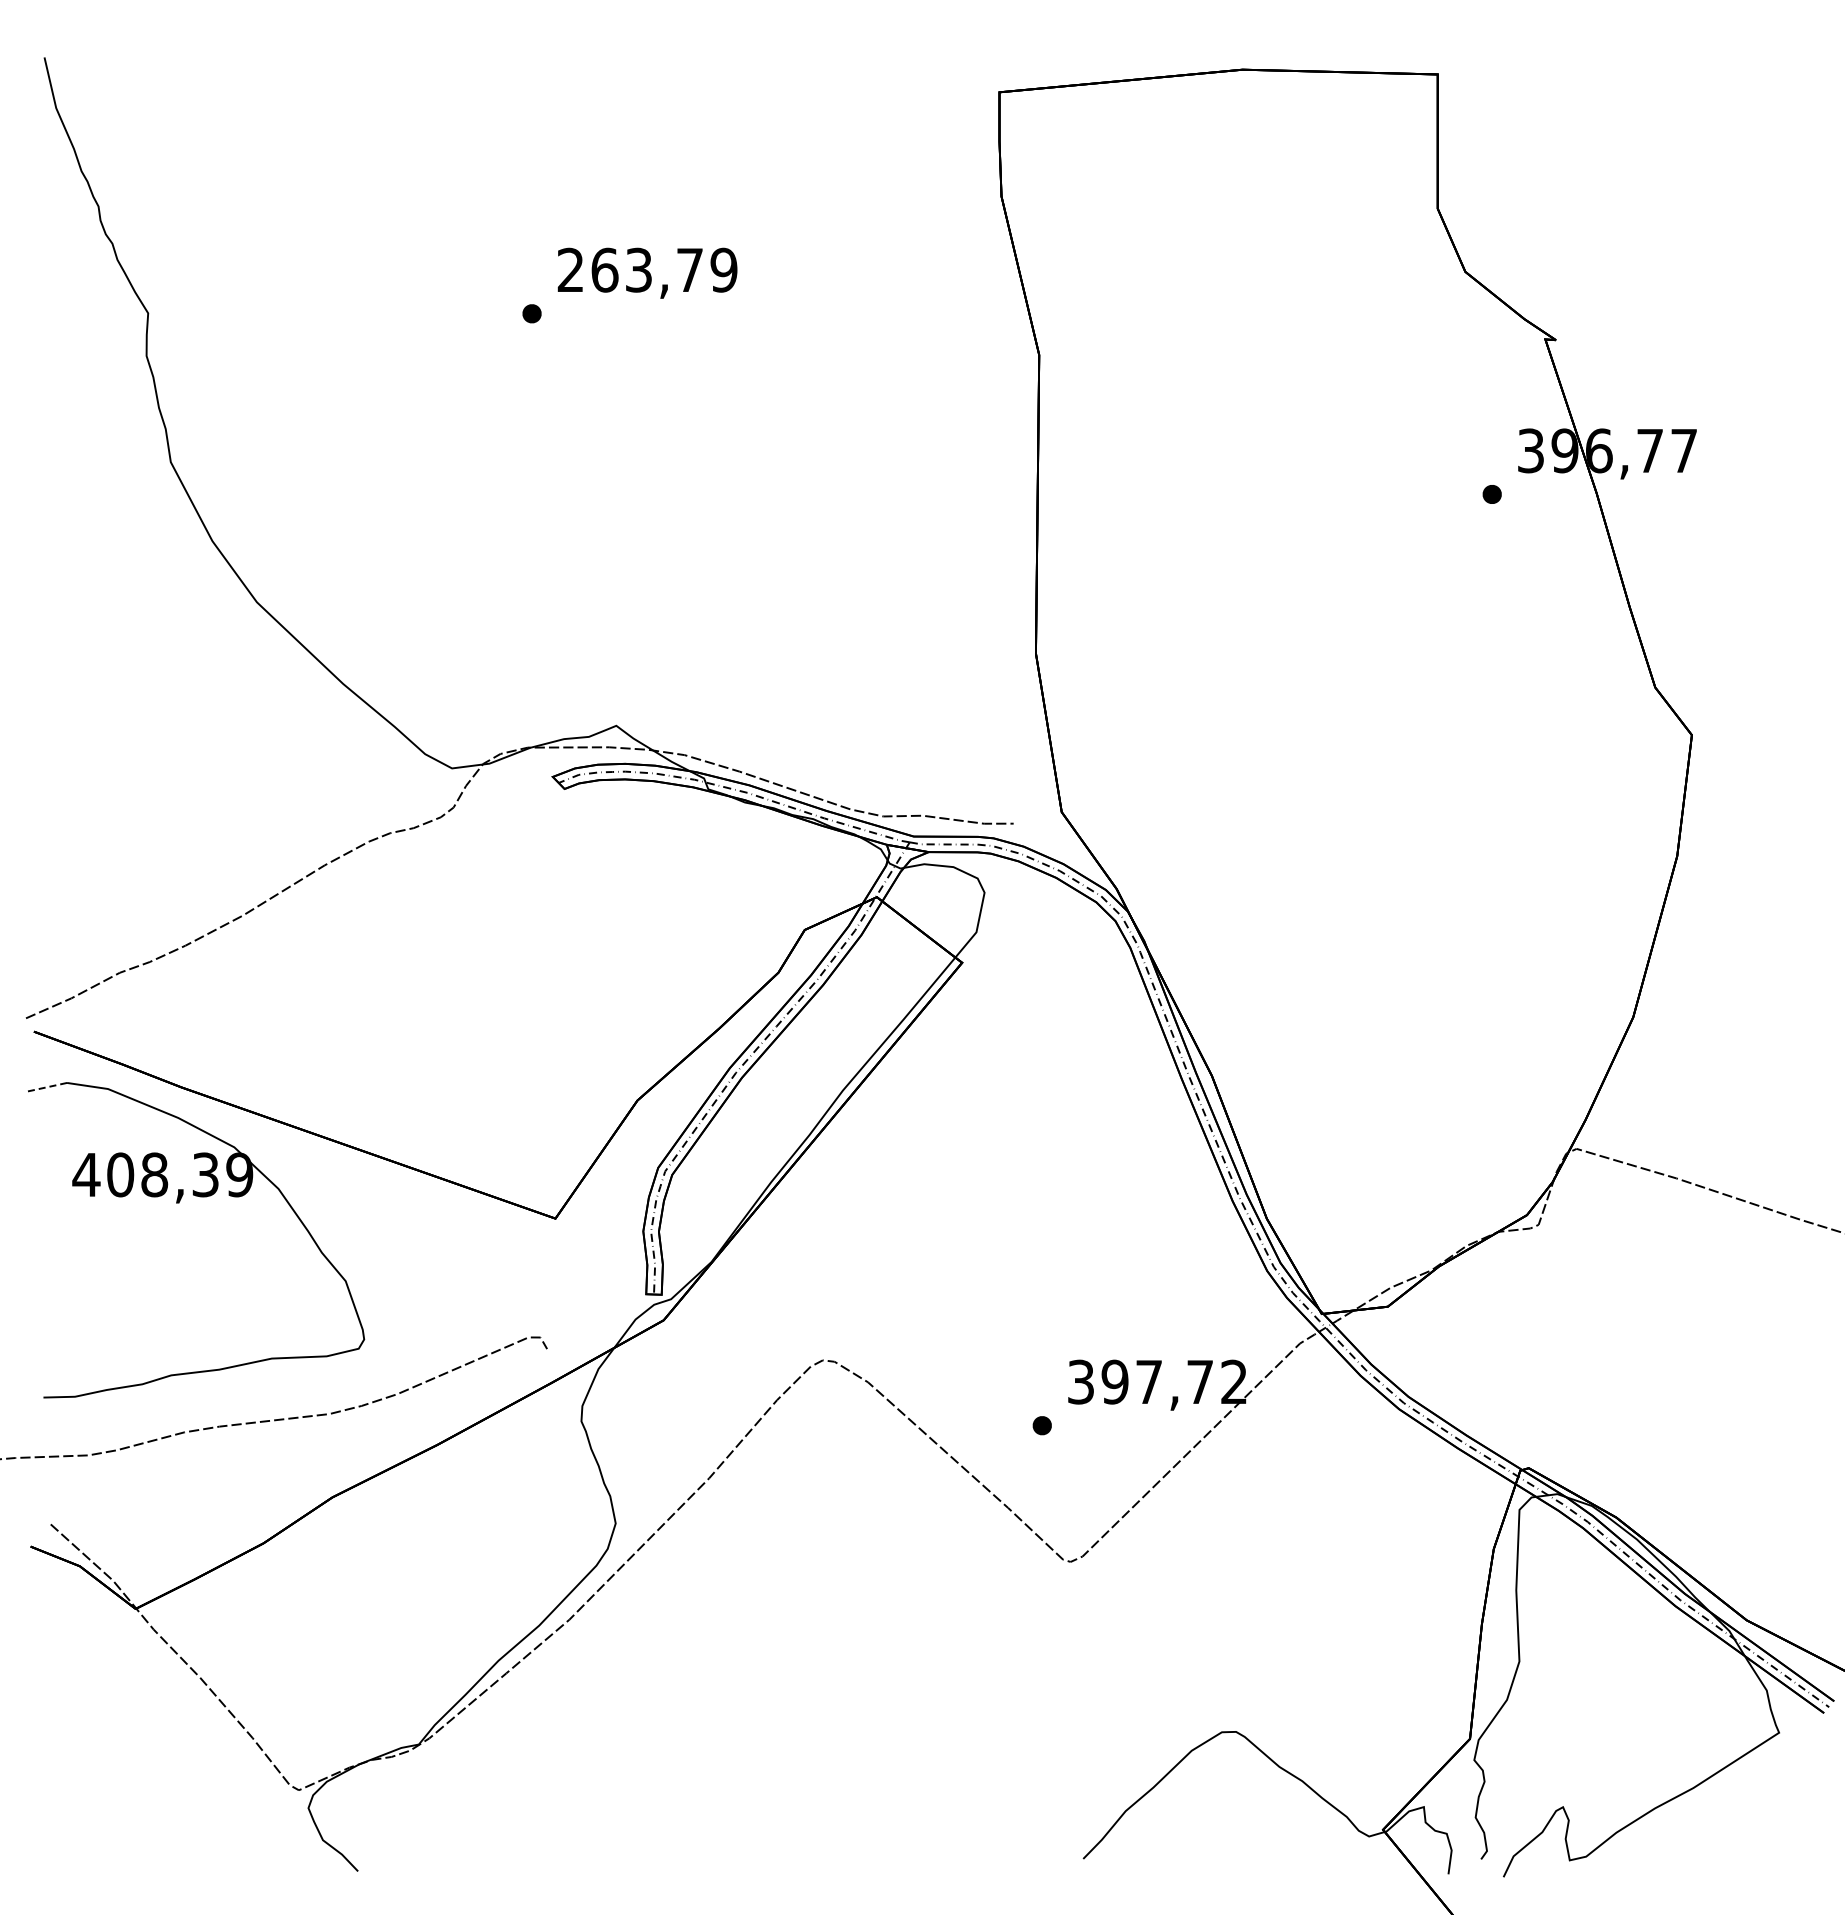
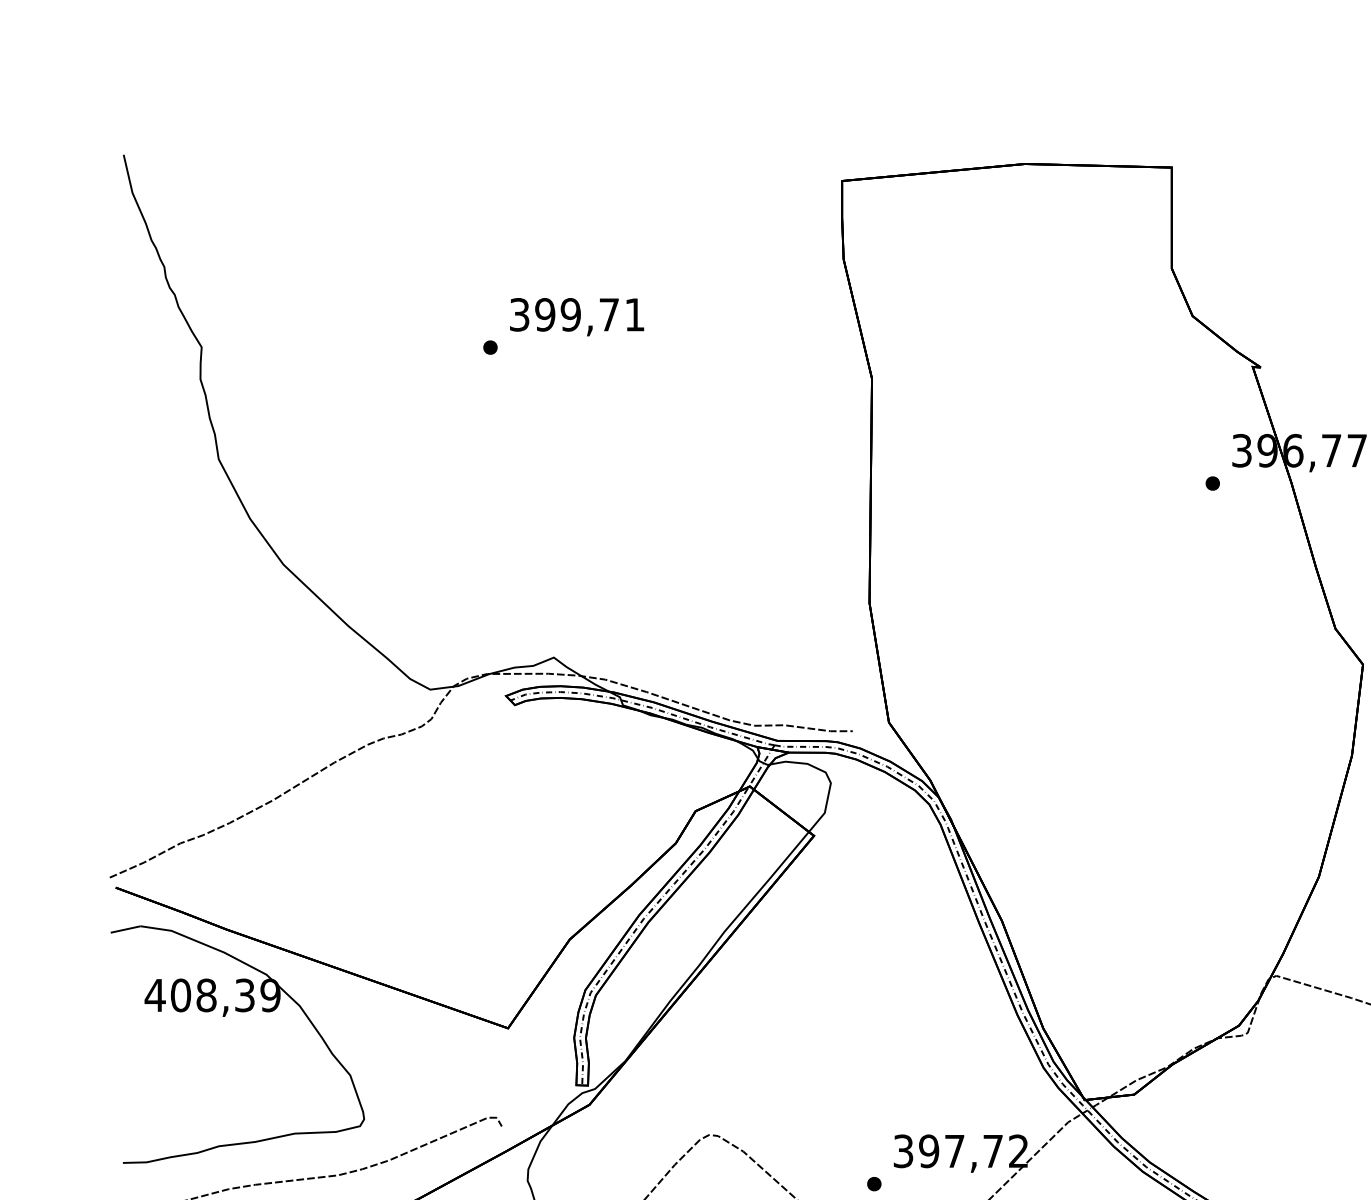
text: (647, 269) -> (577, 314), 263,79 -> 399,71
line: (46, 1087) -> (125, 929), dashed -> solid

